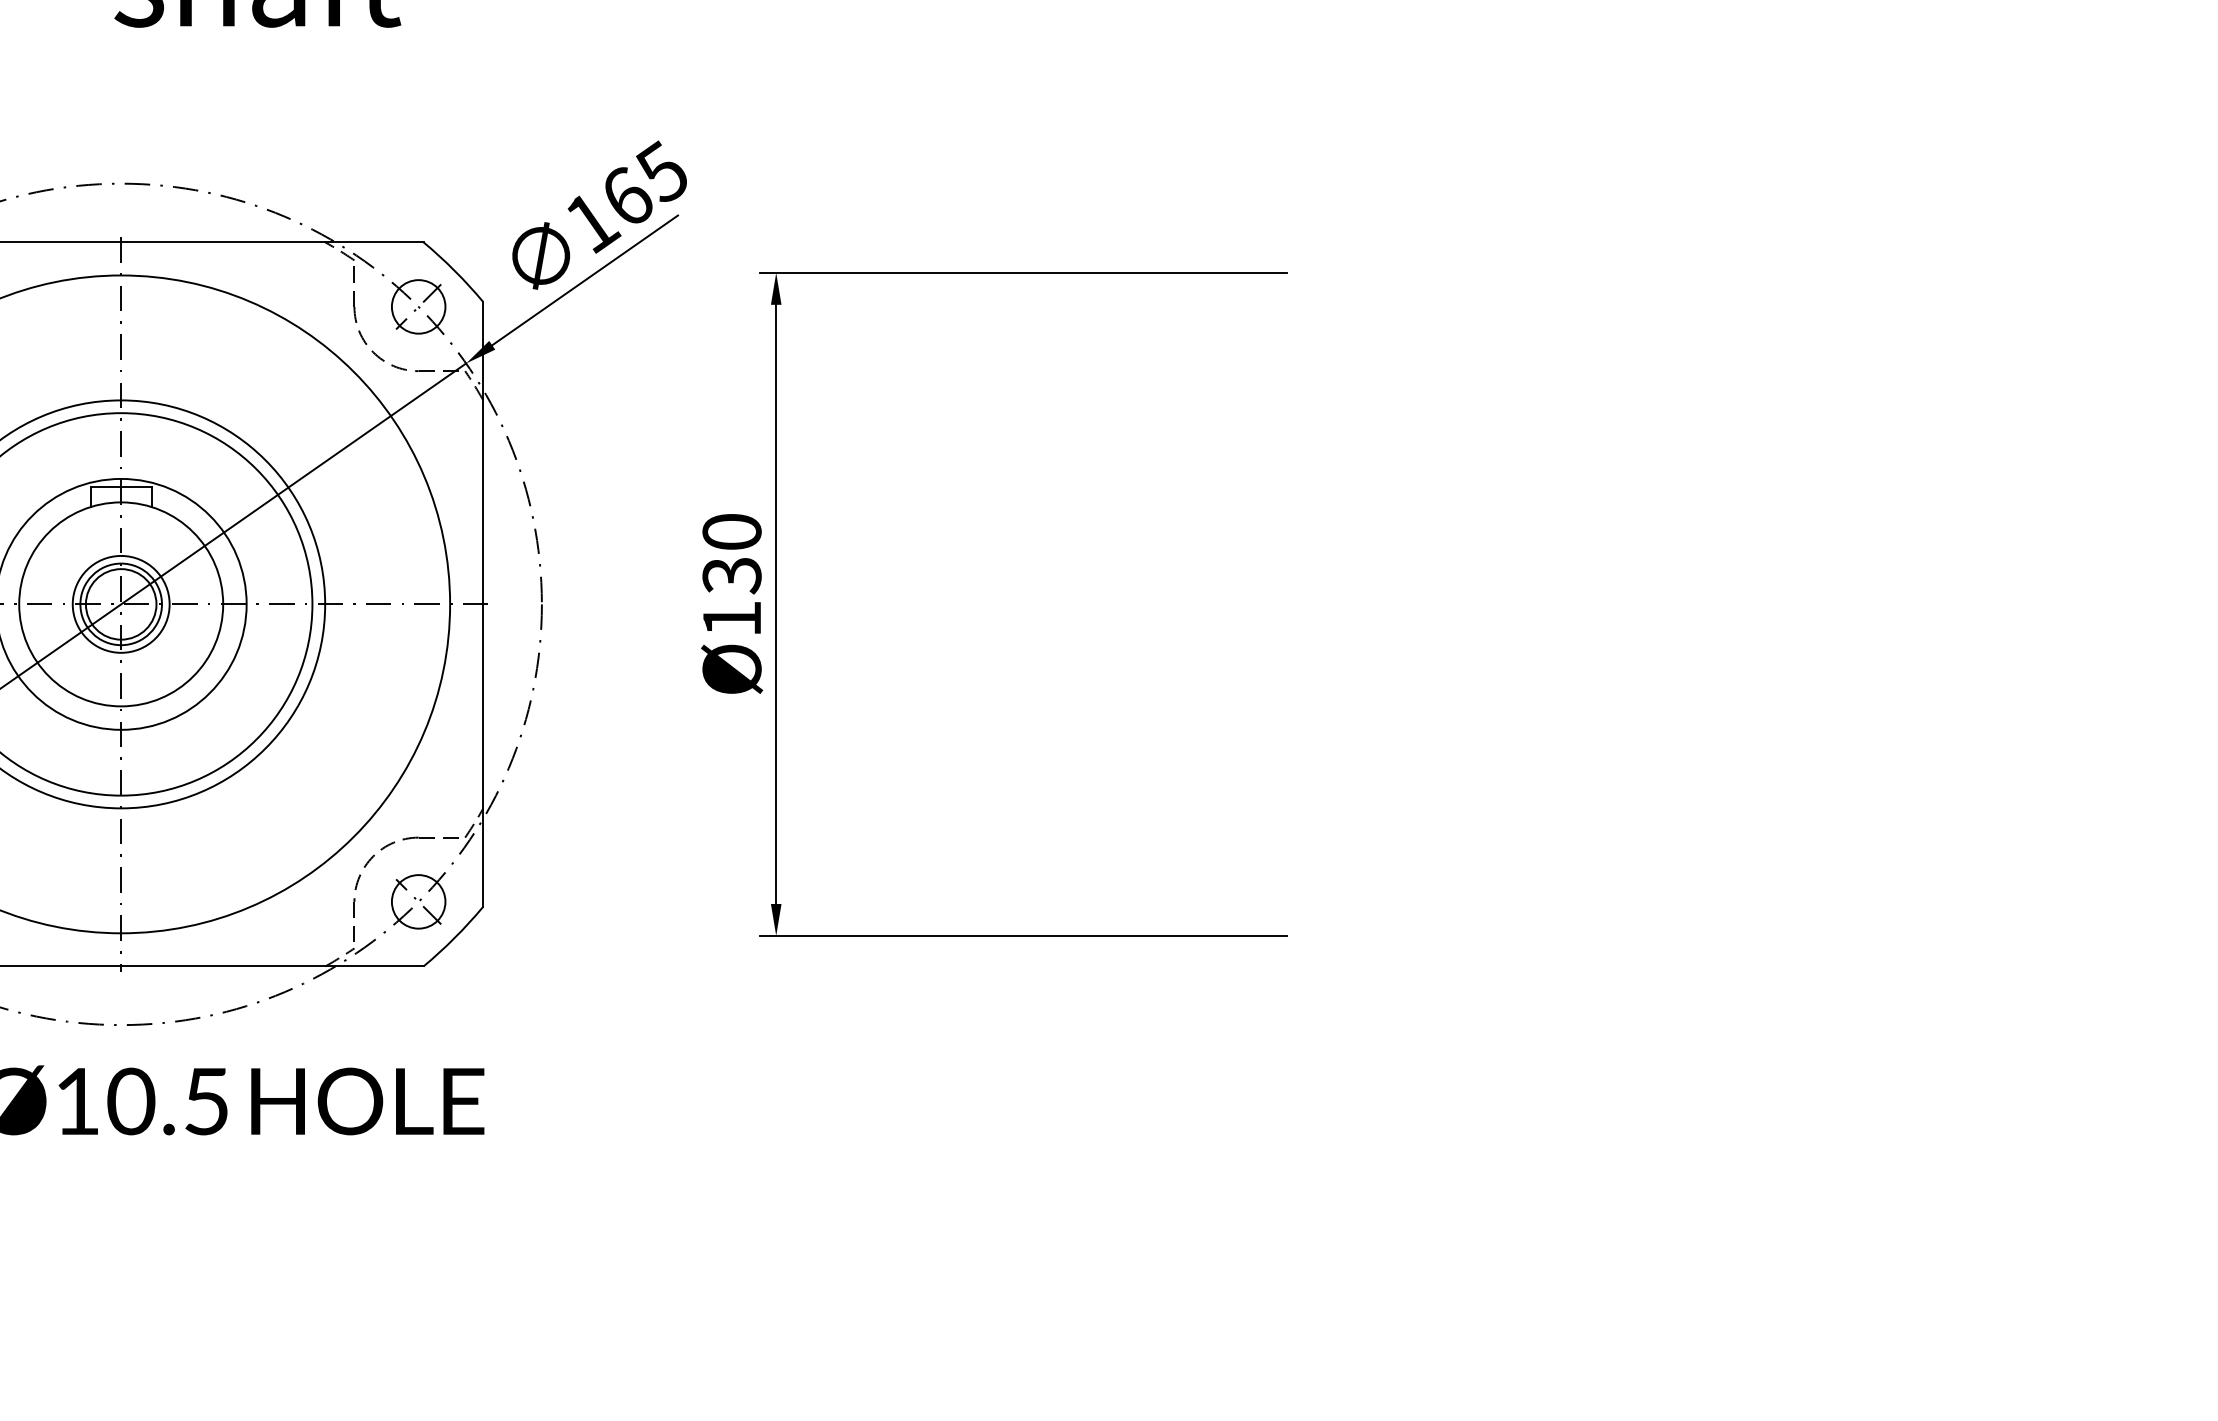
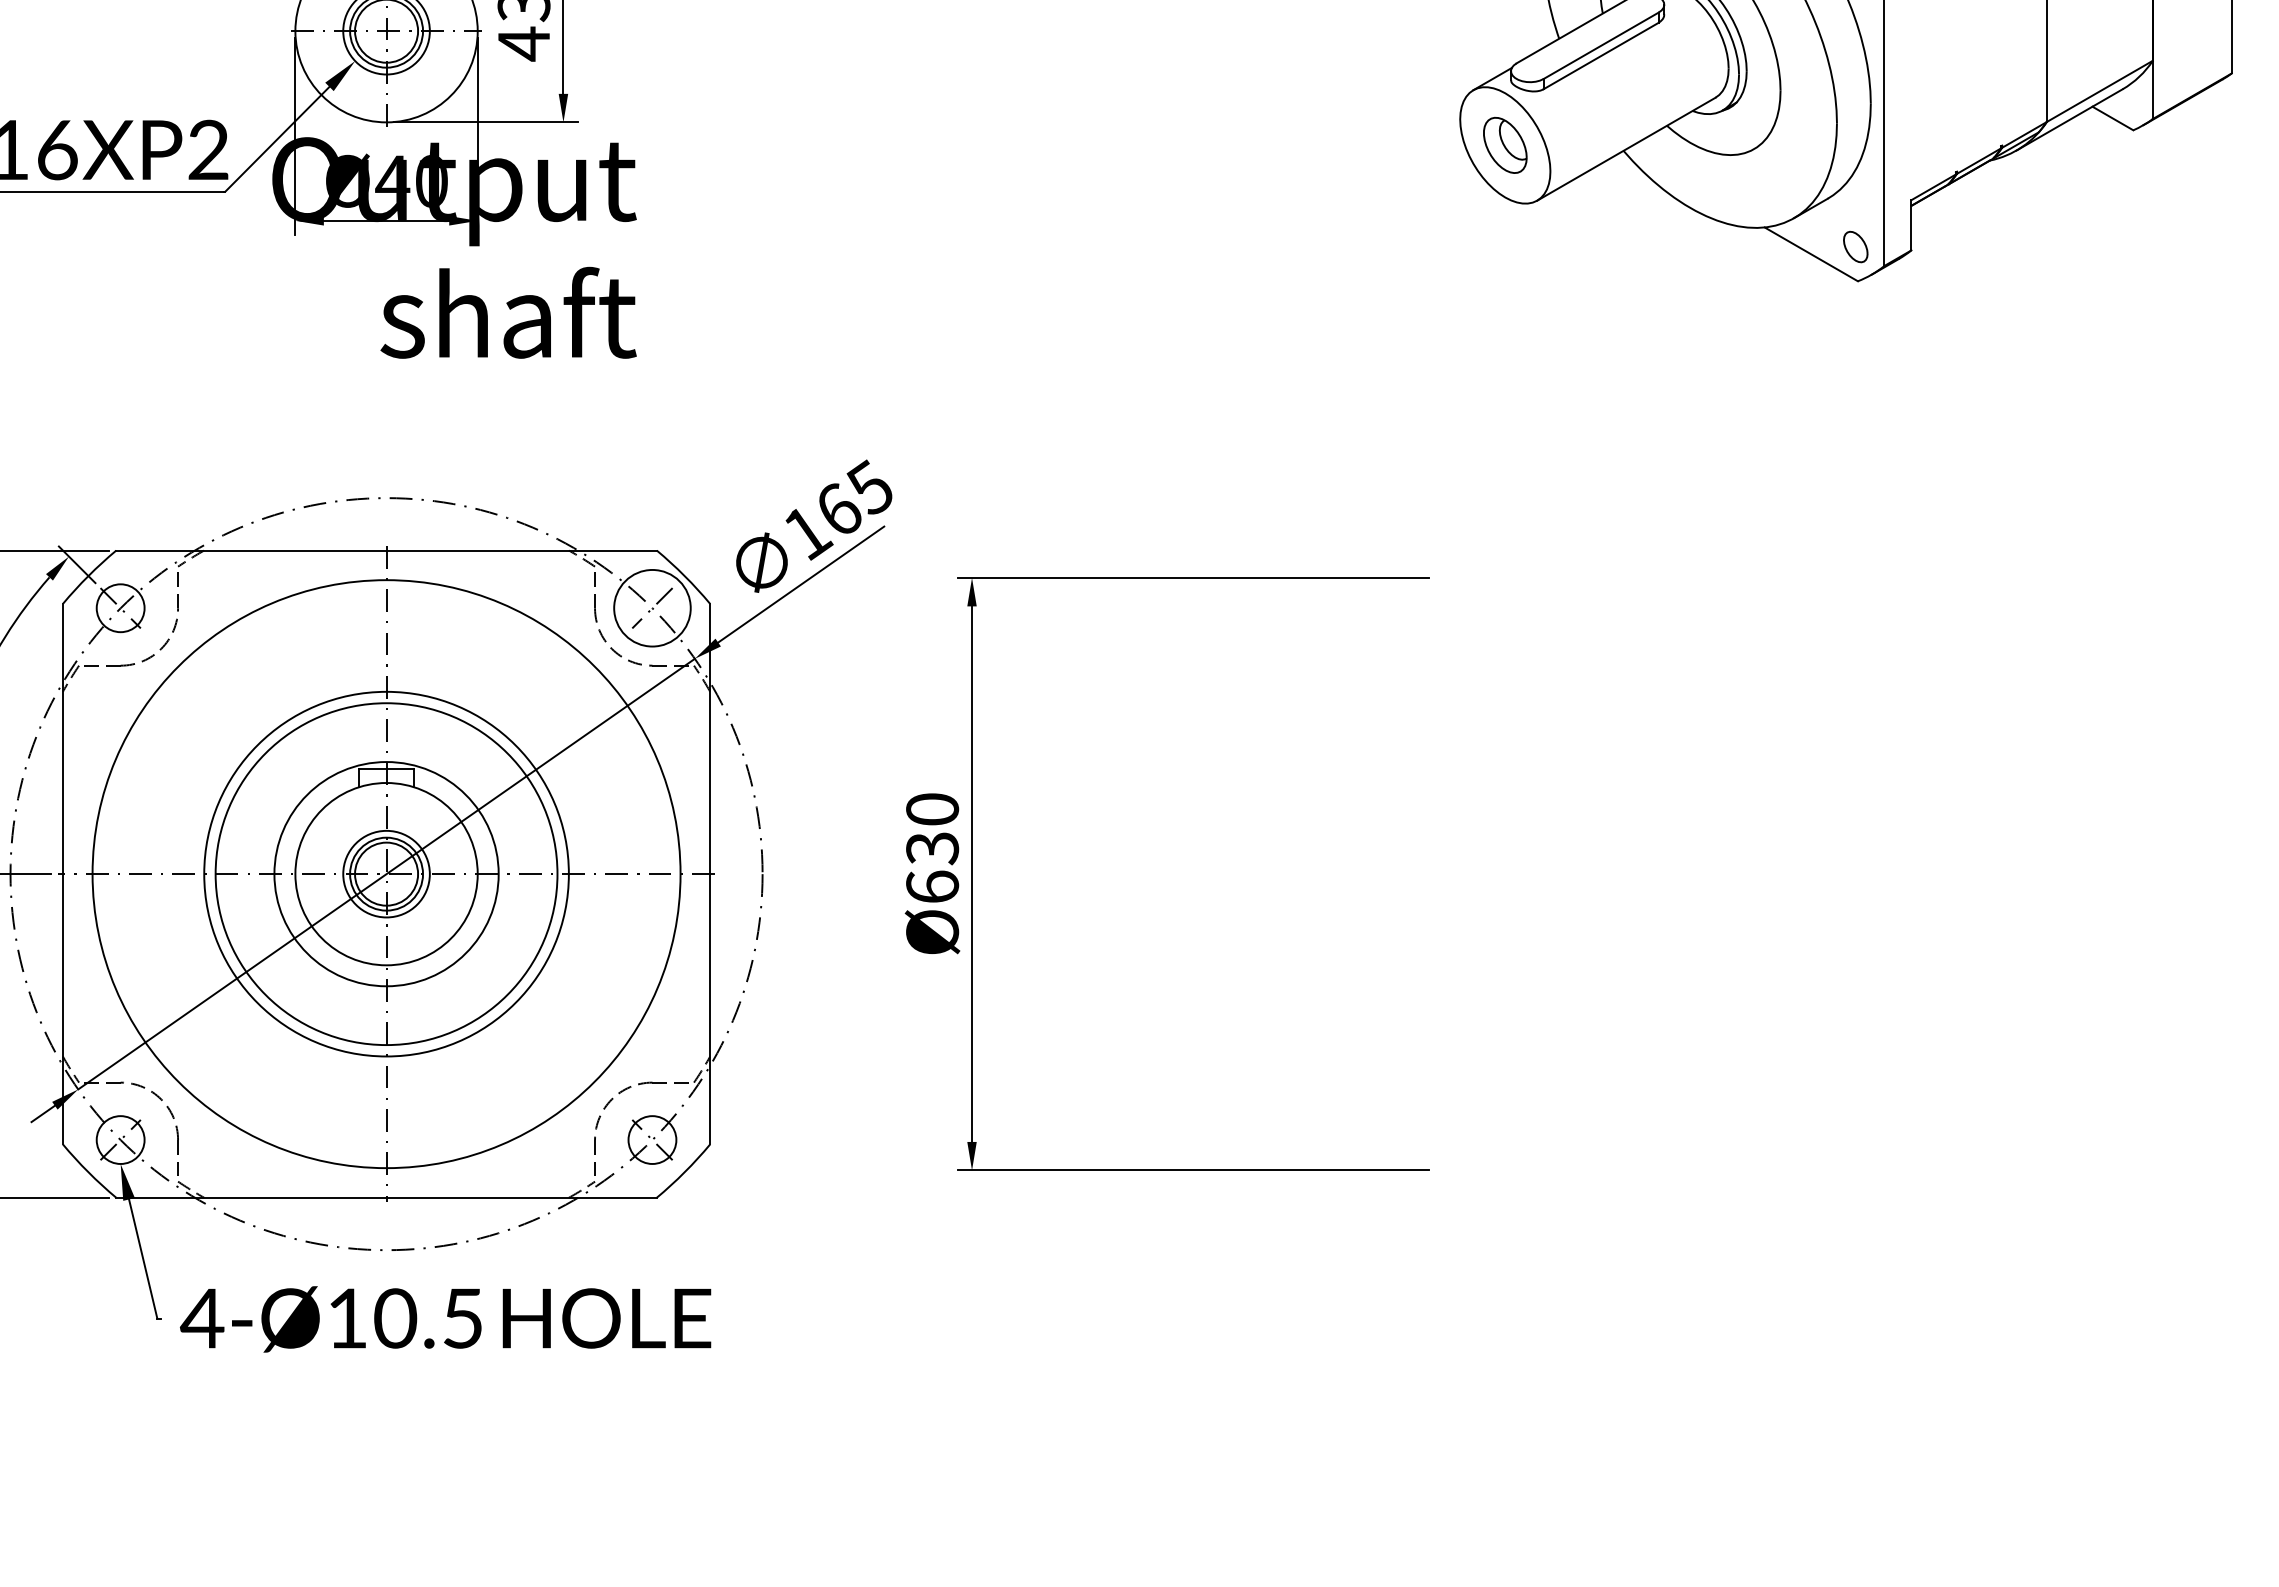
circle: (418, 307) -> (652, 608), size x1.6
text: (731, 618) -> (932, 886), Ø130 -> Ø630

